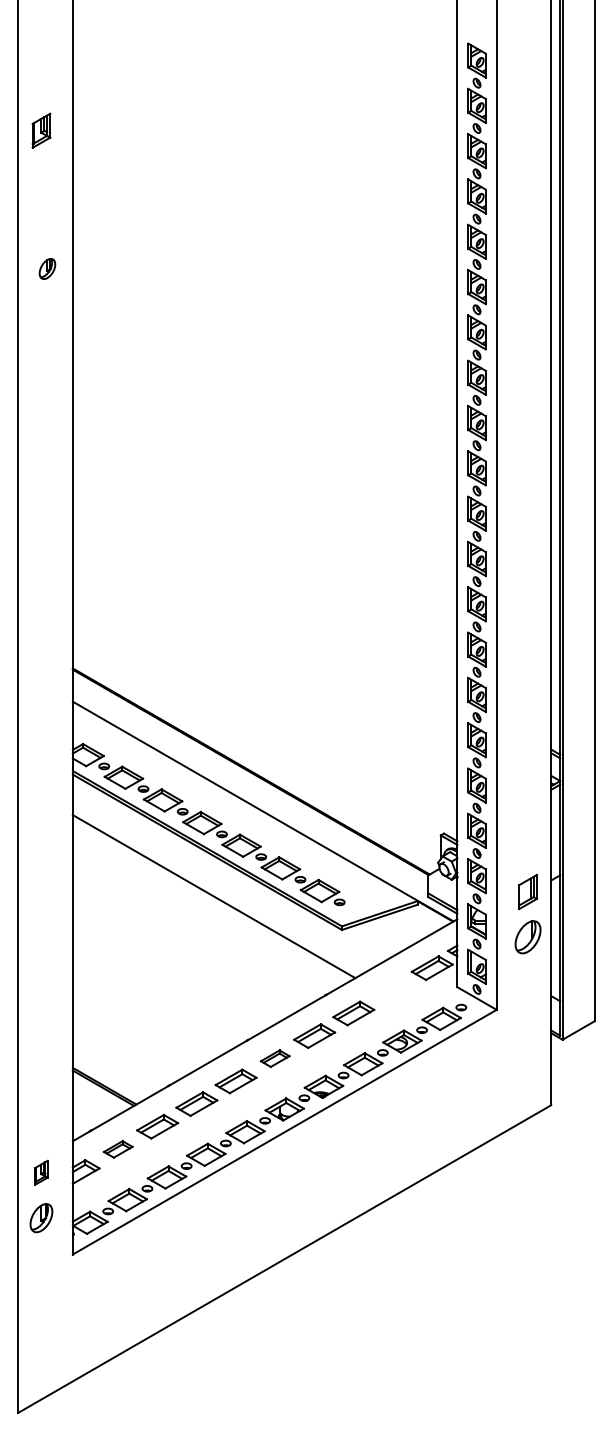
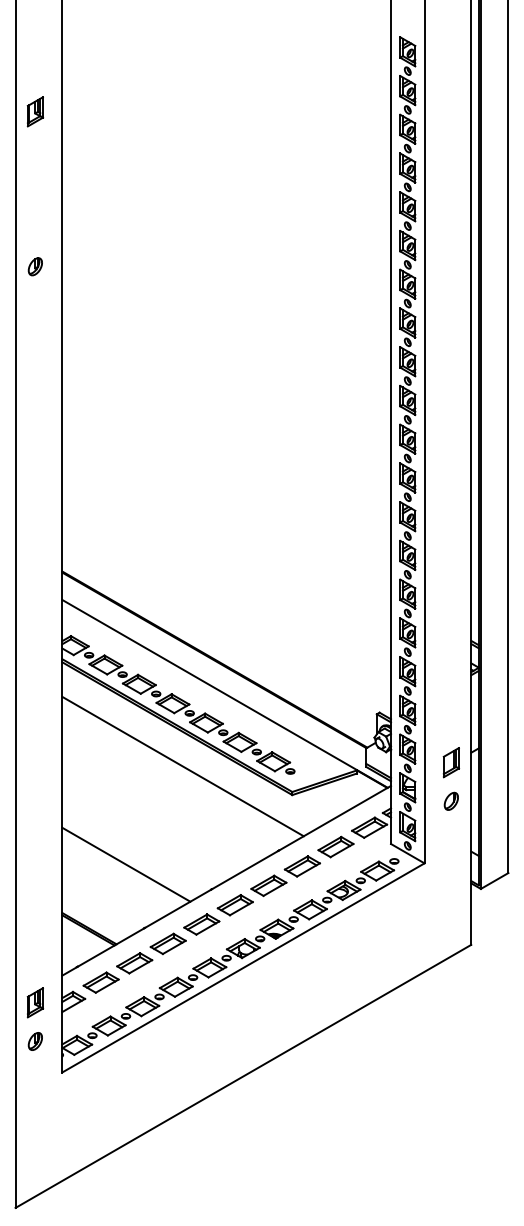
part: (47, 268) -> (35, 266), moved
part: (527, 937) -> (450, 801), size x0.62
part: (392, 990) -> (335, 846), added
line: (147, 1011) -> (126, 864), added
part: (274, 1058) -> (234, 904), size x1.43
part: (117, 1149) -> (100, 982), size x1.43
part: (41, 1172) -> (35, 1002), size x1.43
part: (41, 1218) -> (35, 1041), size x0.71

